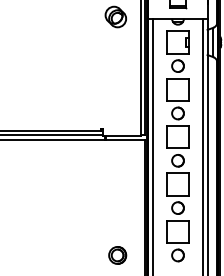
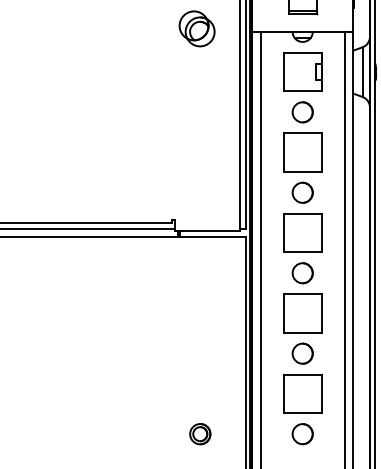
part: (117, 255) -> (199, 434), size x0.7

